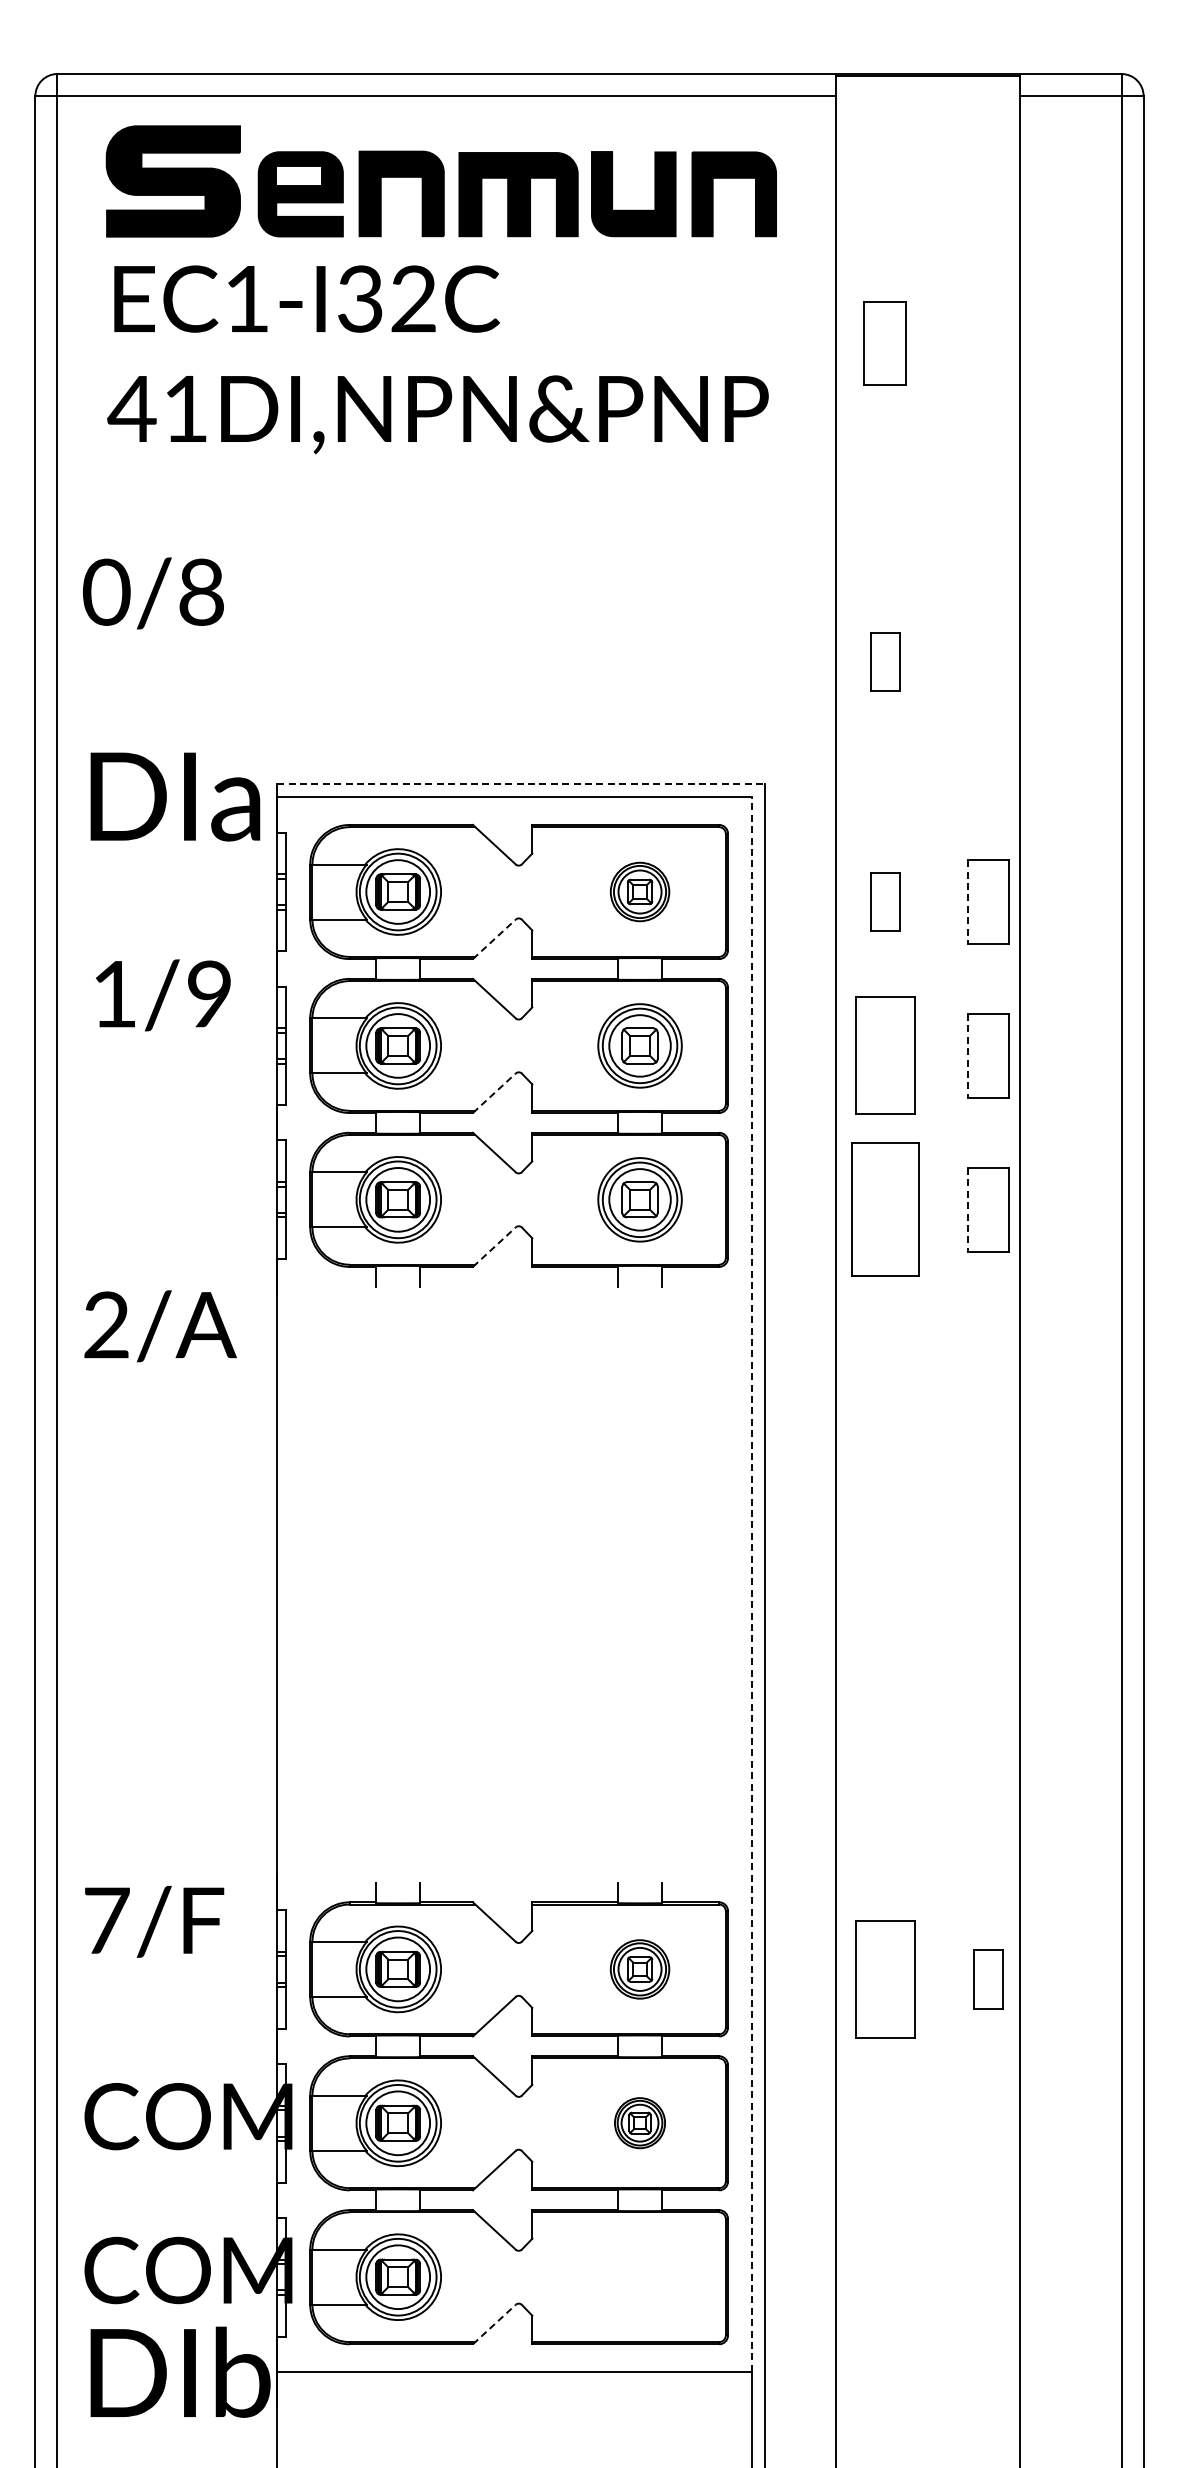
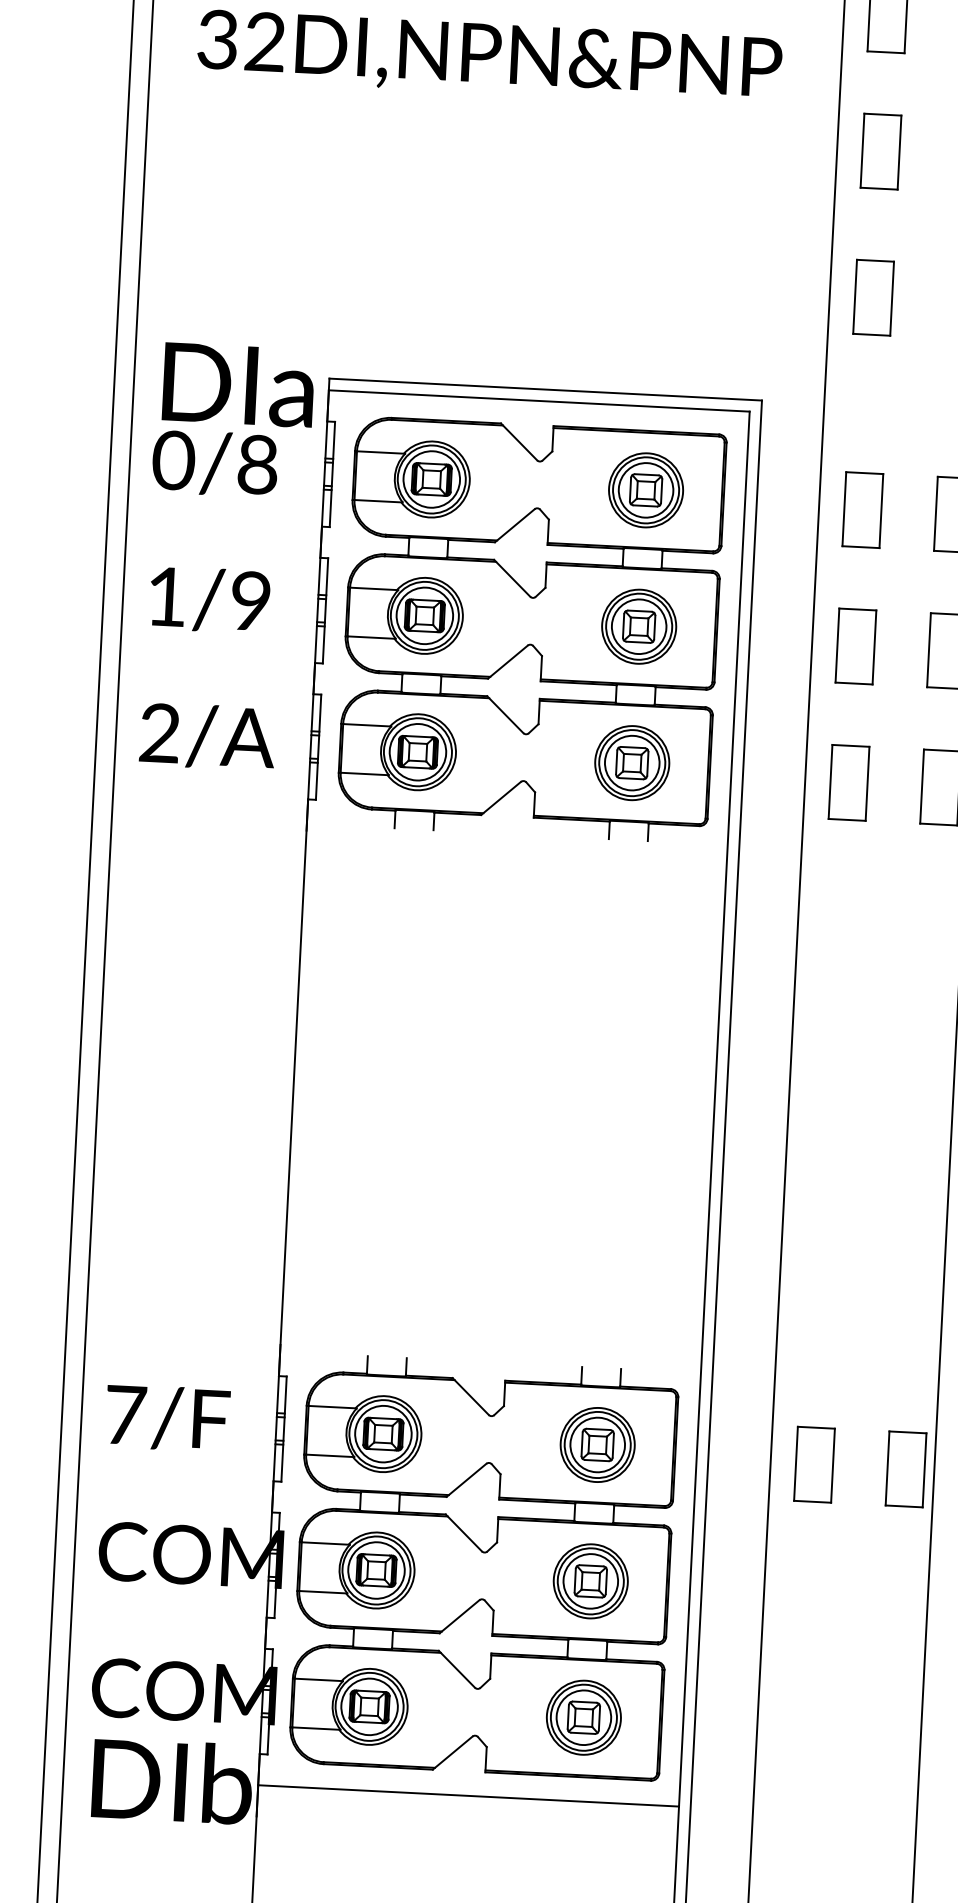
text: (157, 408) -> (240, 40), 41DI,NPN&PNP -> 32DI,NPN&PNP
part: (884, 497) -> (880, 151), added
text: (153, 593) -> (215, 463), moved
part: (884, 661) -> (873, 297), size x1.43
line: (521, 784) -> (545, 389), dashed -> solid
part: (639, 891) -> (645, 489), size x1.43
part: (884, 901) -> (862, 509), size x1.43
line: (967, 901) -> (935, 513), dashed -> solid
line: (494, 939) -> (514, 525), dashed -> solid
text: (163, 995) -> (210, 600), moved
part: (884, 1055) -> (855, 646), size x0.71
line: (967, 1055) -> (928, 649), dashed -> solid
line: (494, 1092) -> (508, 661), dashed -> solid
part: (884, 1209) -> (848, 782), size x0.62
line: (967, 1209) -> (921, 786), dashed -> solid
line: (494, 1246) -> (501, 797), dashed -> solid
text: (160, 1326) -> (207, 736), moved
line: (752, 1584) -> (714, 1108), dashed -> solid
text: (154, 1921) -> (167, 1417), moved
part: (639, 1969) -> (597, 1445), size x1.43
part: (884, 1979) -> (813, 1464), size x0.71
part: (988, 1979) -> (906, 1469), size x1.43
part: (639, 2122) -> (590, 1580), size x1.67
part: (639, 2276) -> (583, 1717), added
line: (494, 2324) -> (452, 1753), dashed -> solid

